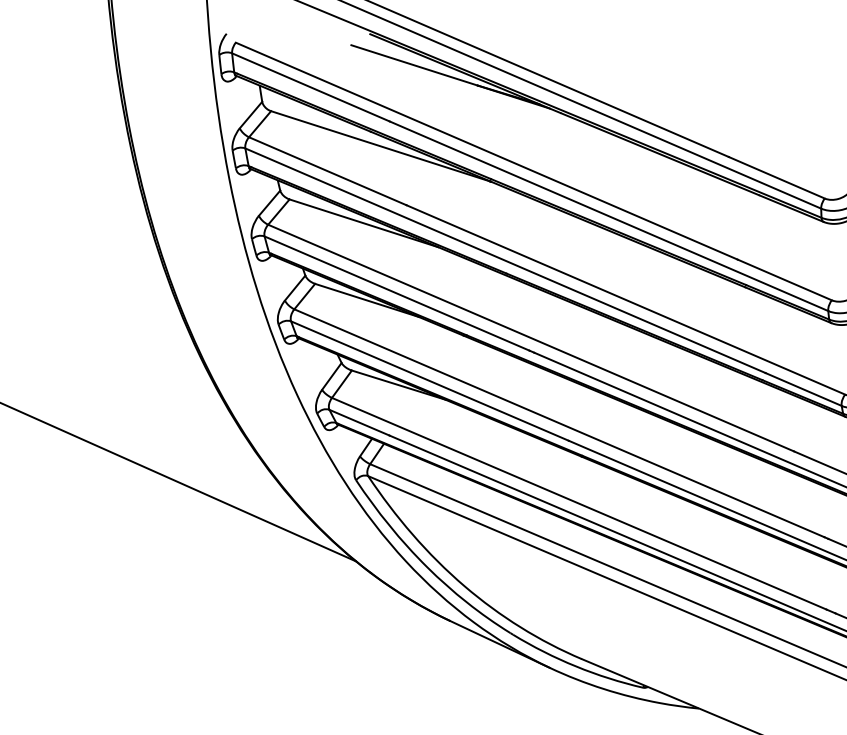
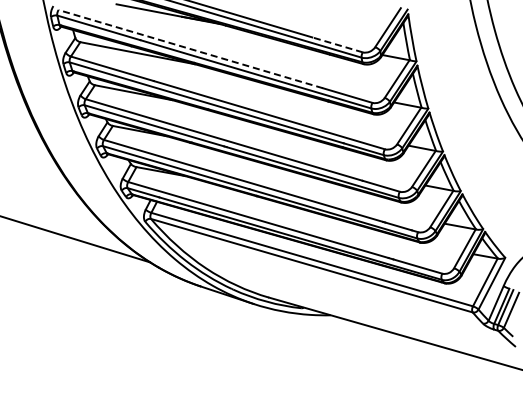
line: (486, 151) -> (190, 49), solid -> dashed
line: (776, 176) -> (337, 44), solid -> dashed

